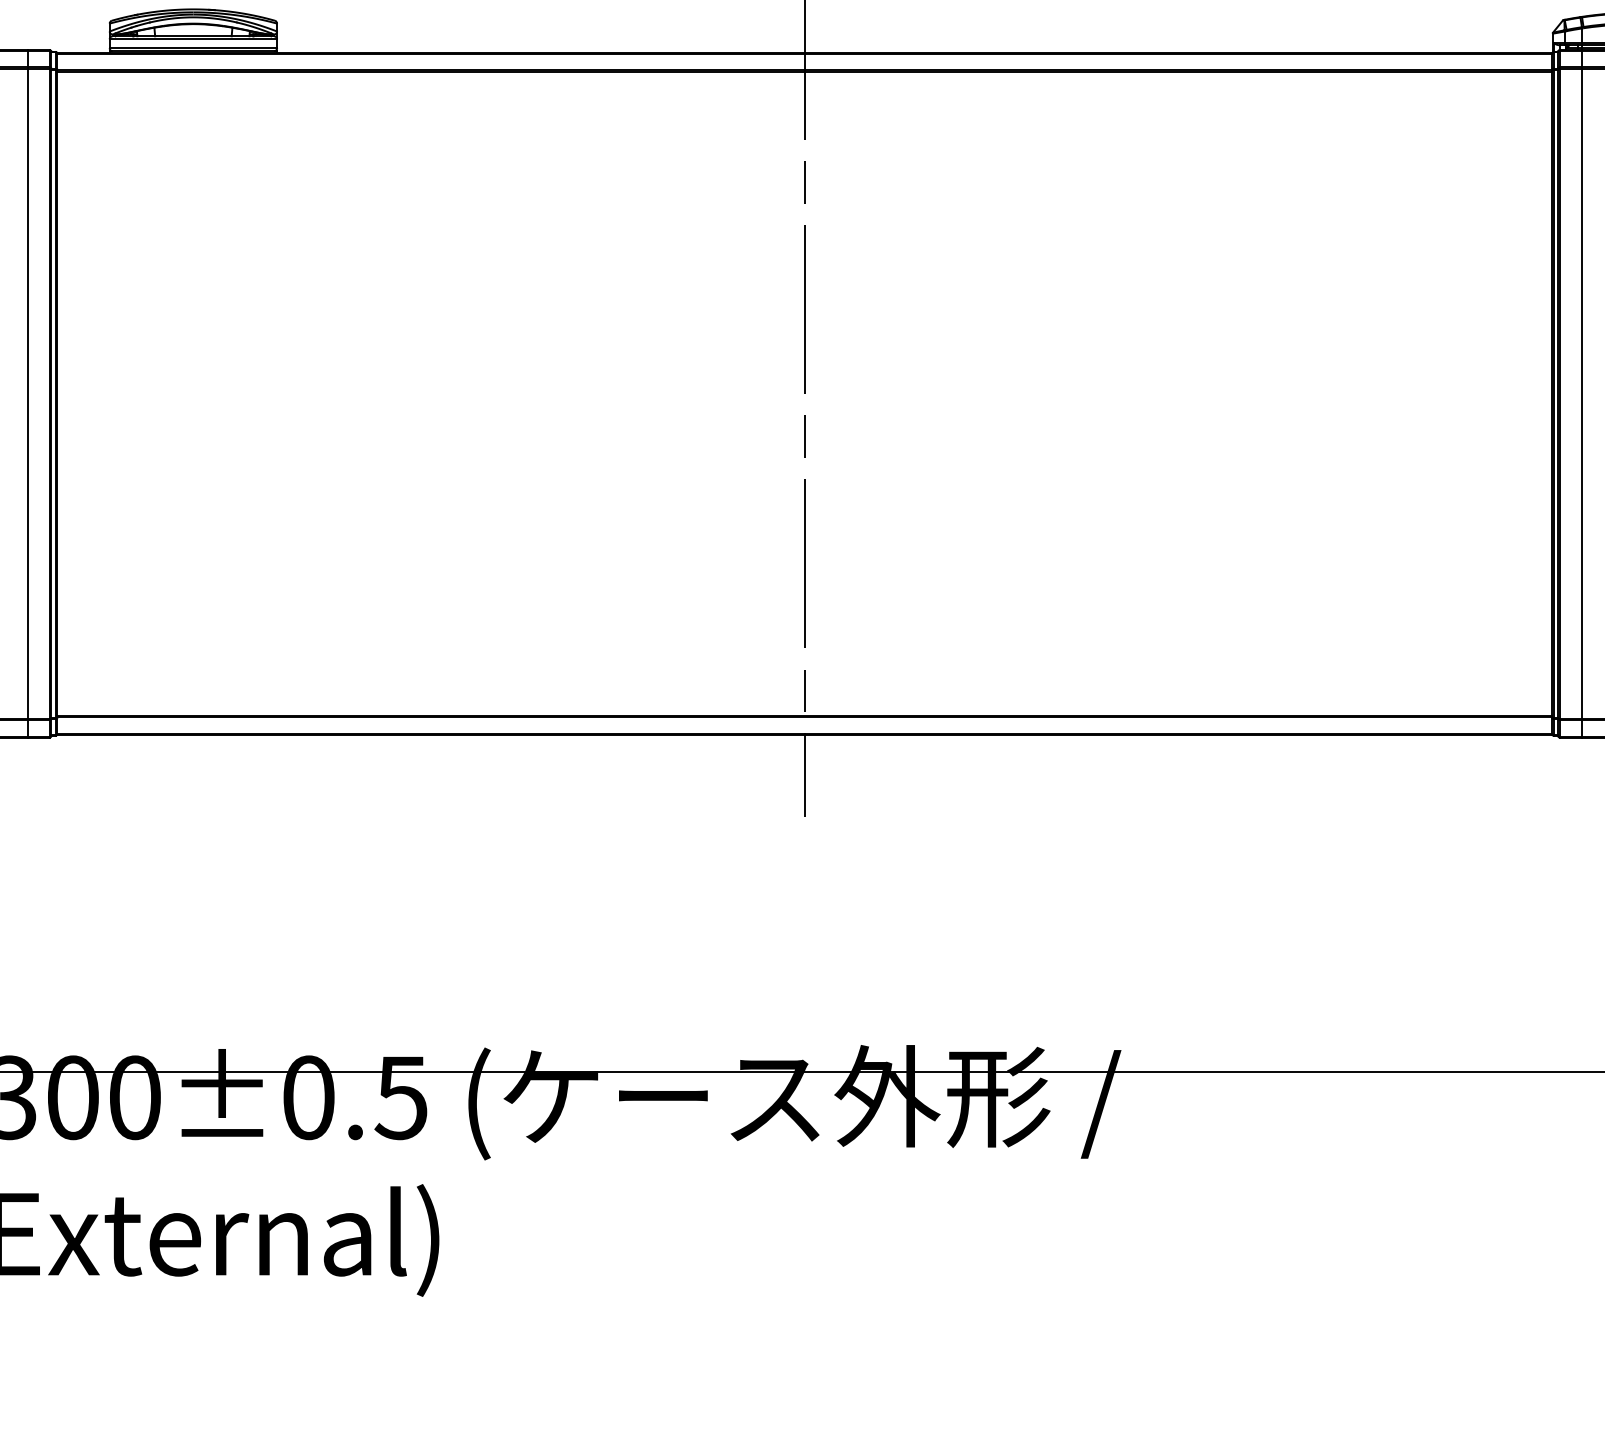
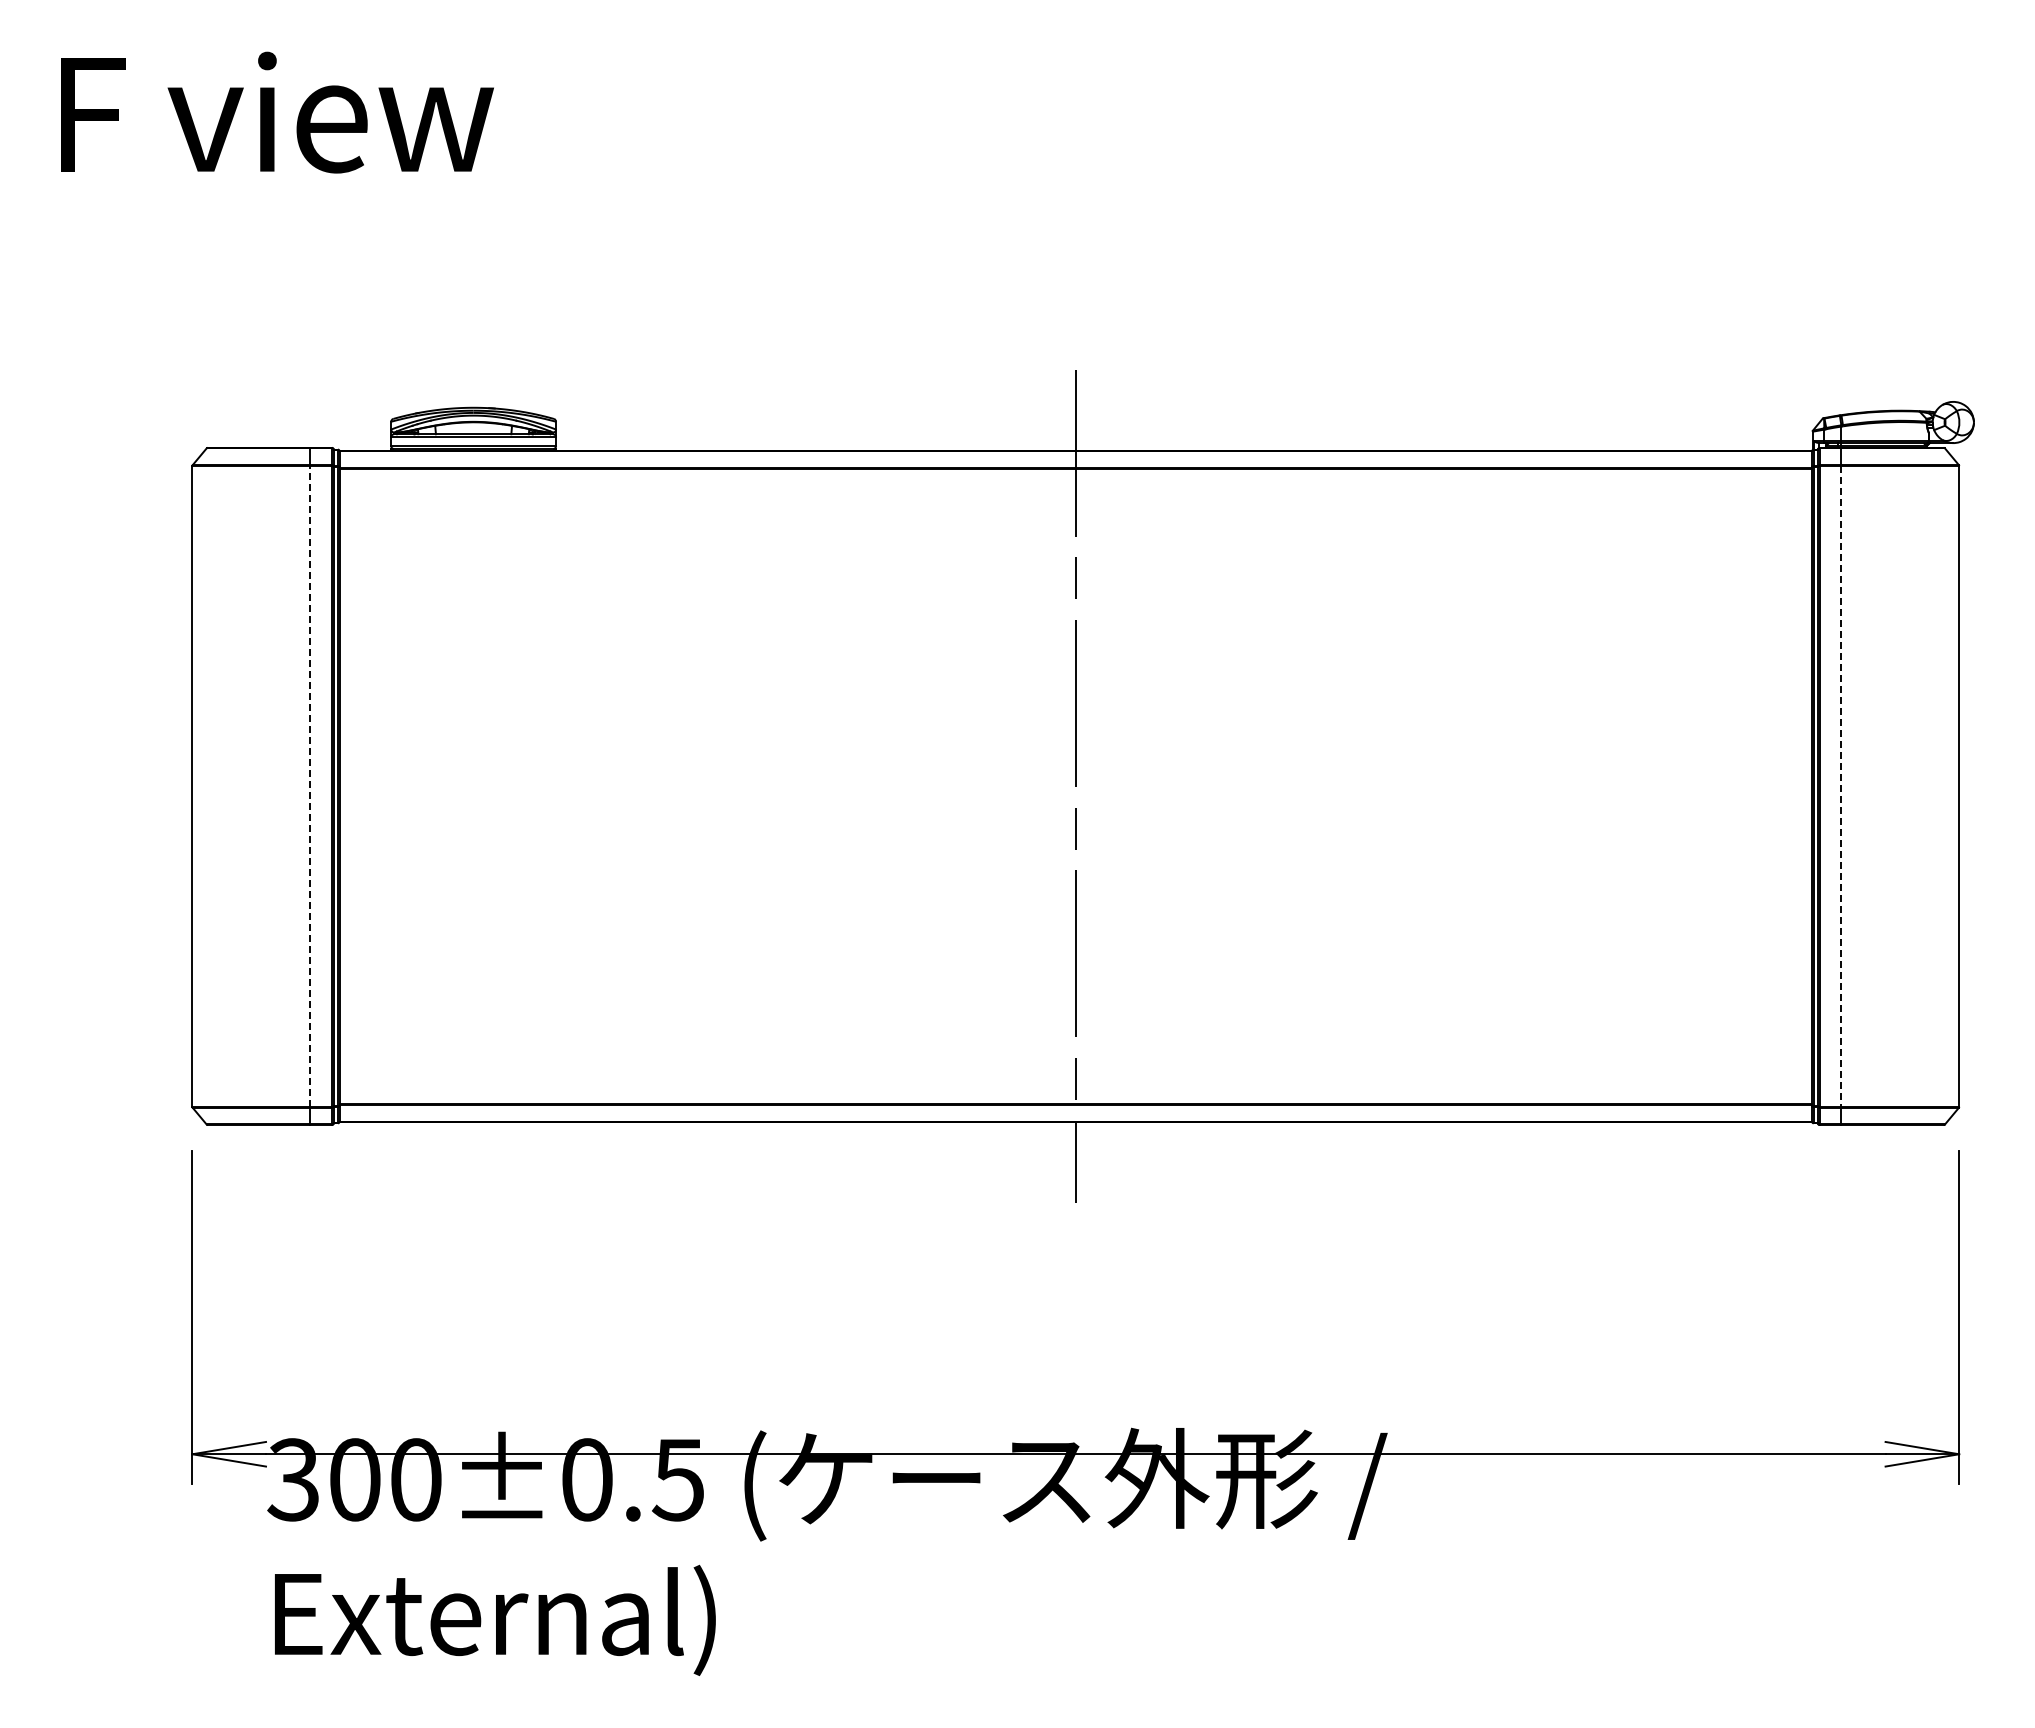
line: (27, 392) -> (310, 785), solid -> dashed
line: (1582, 393) -> (1841, 786), solid -> dashed

